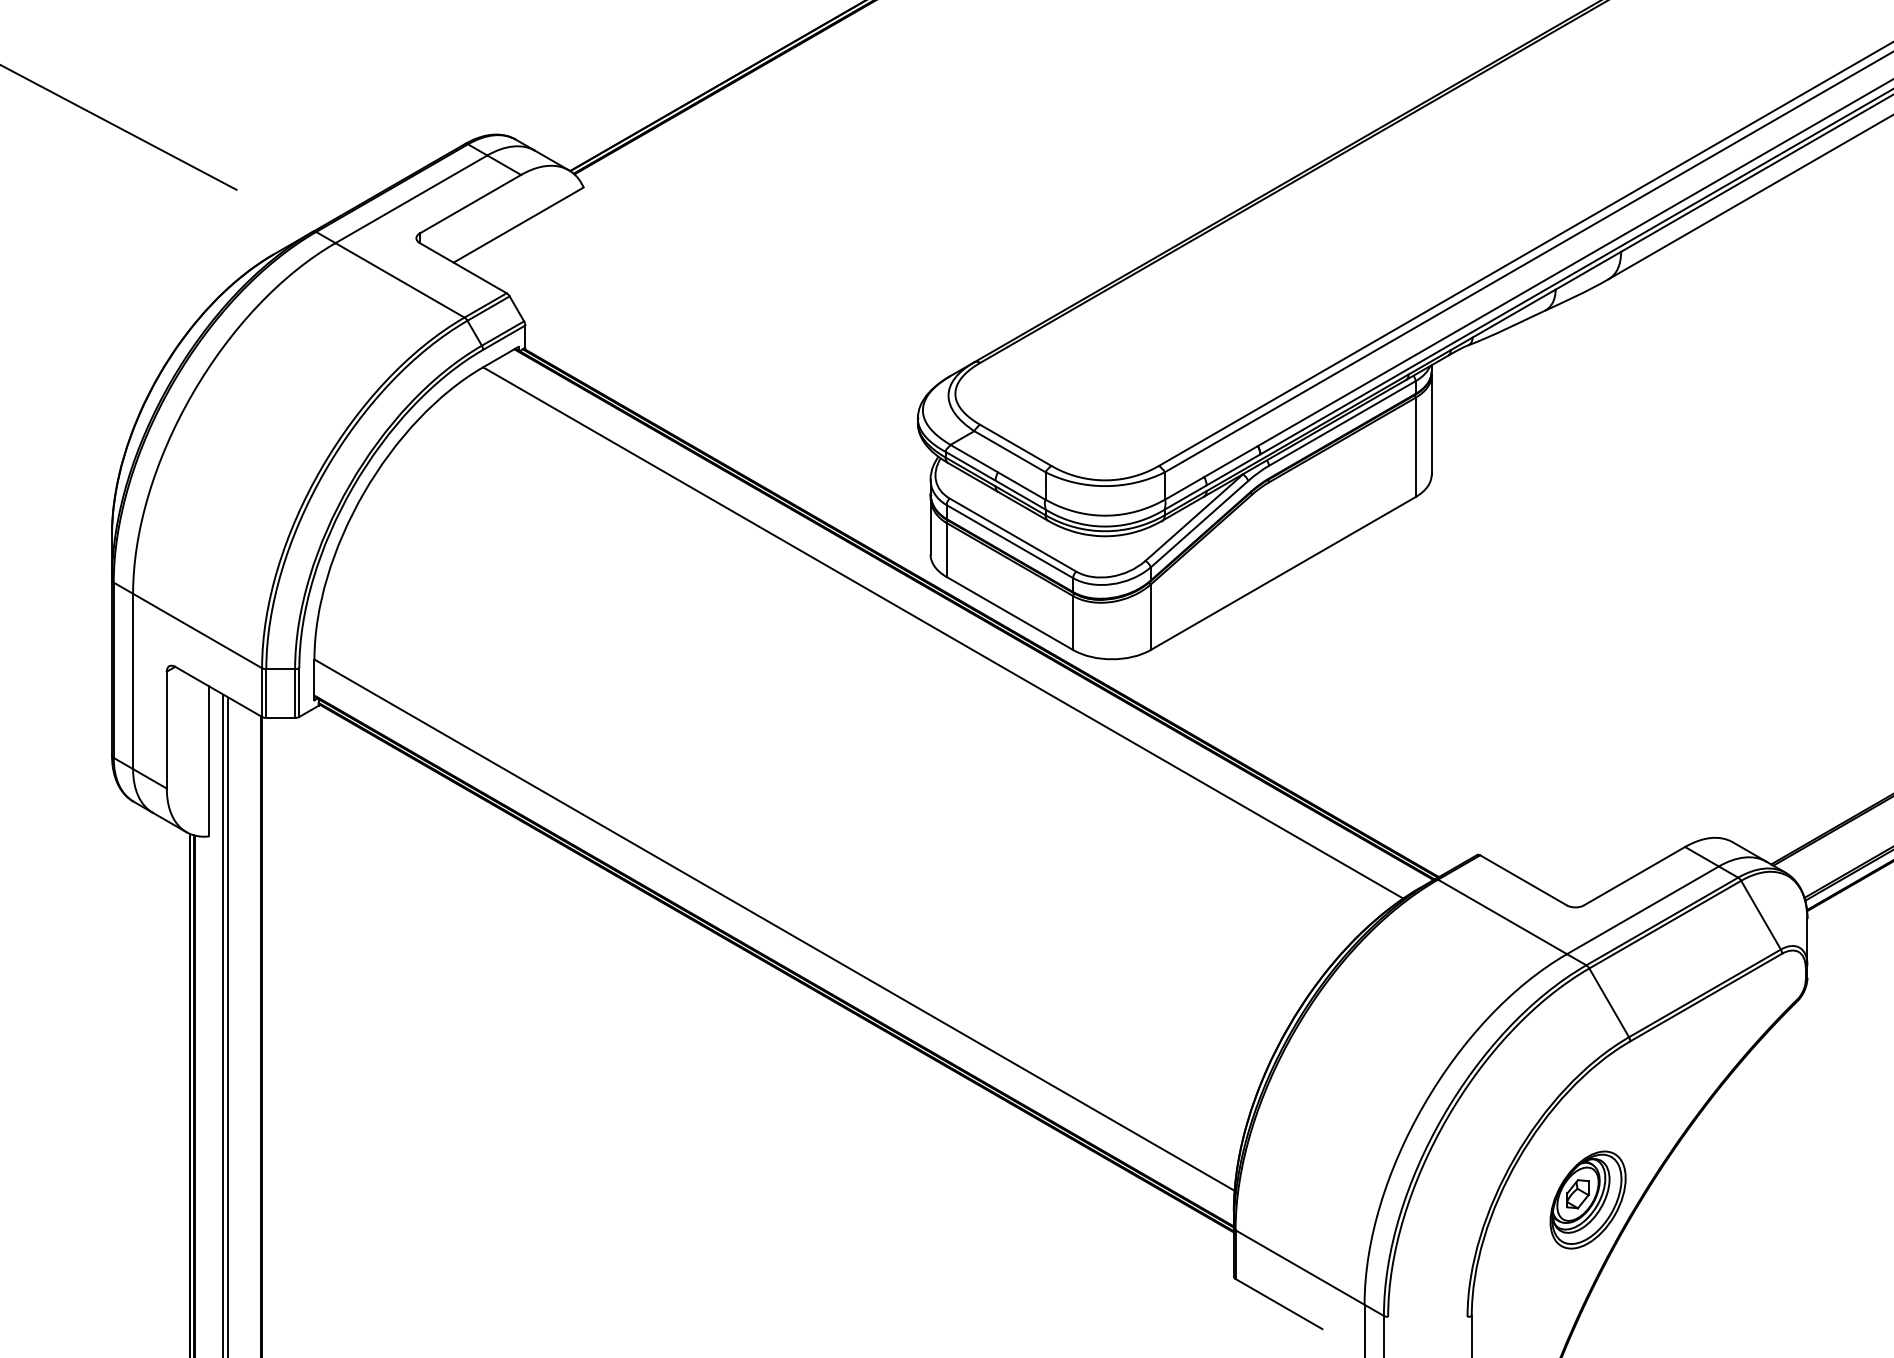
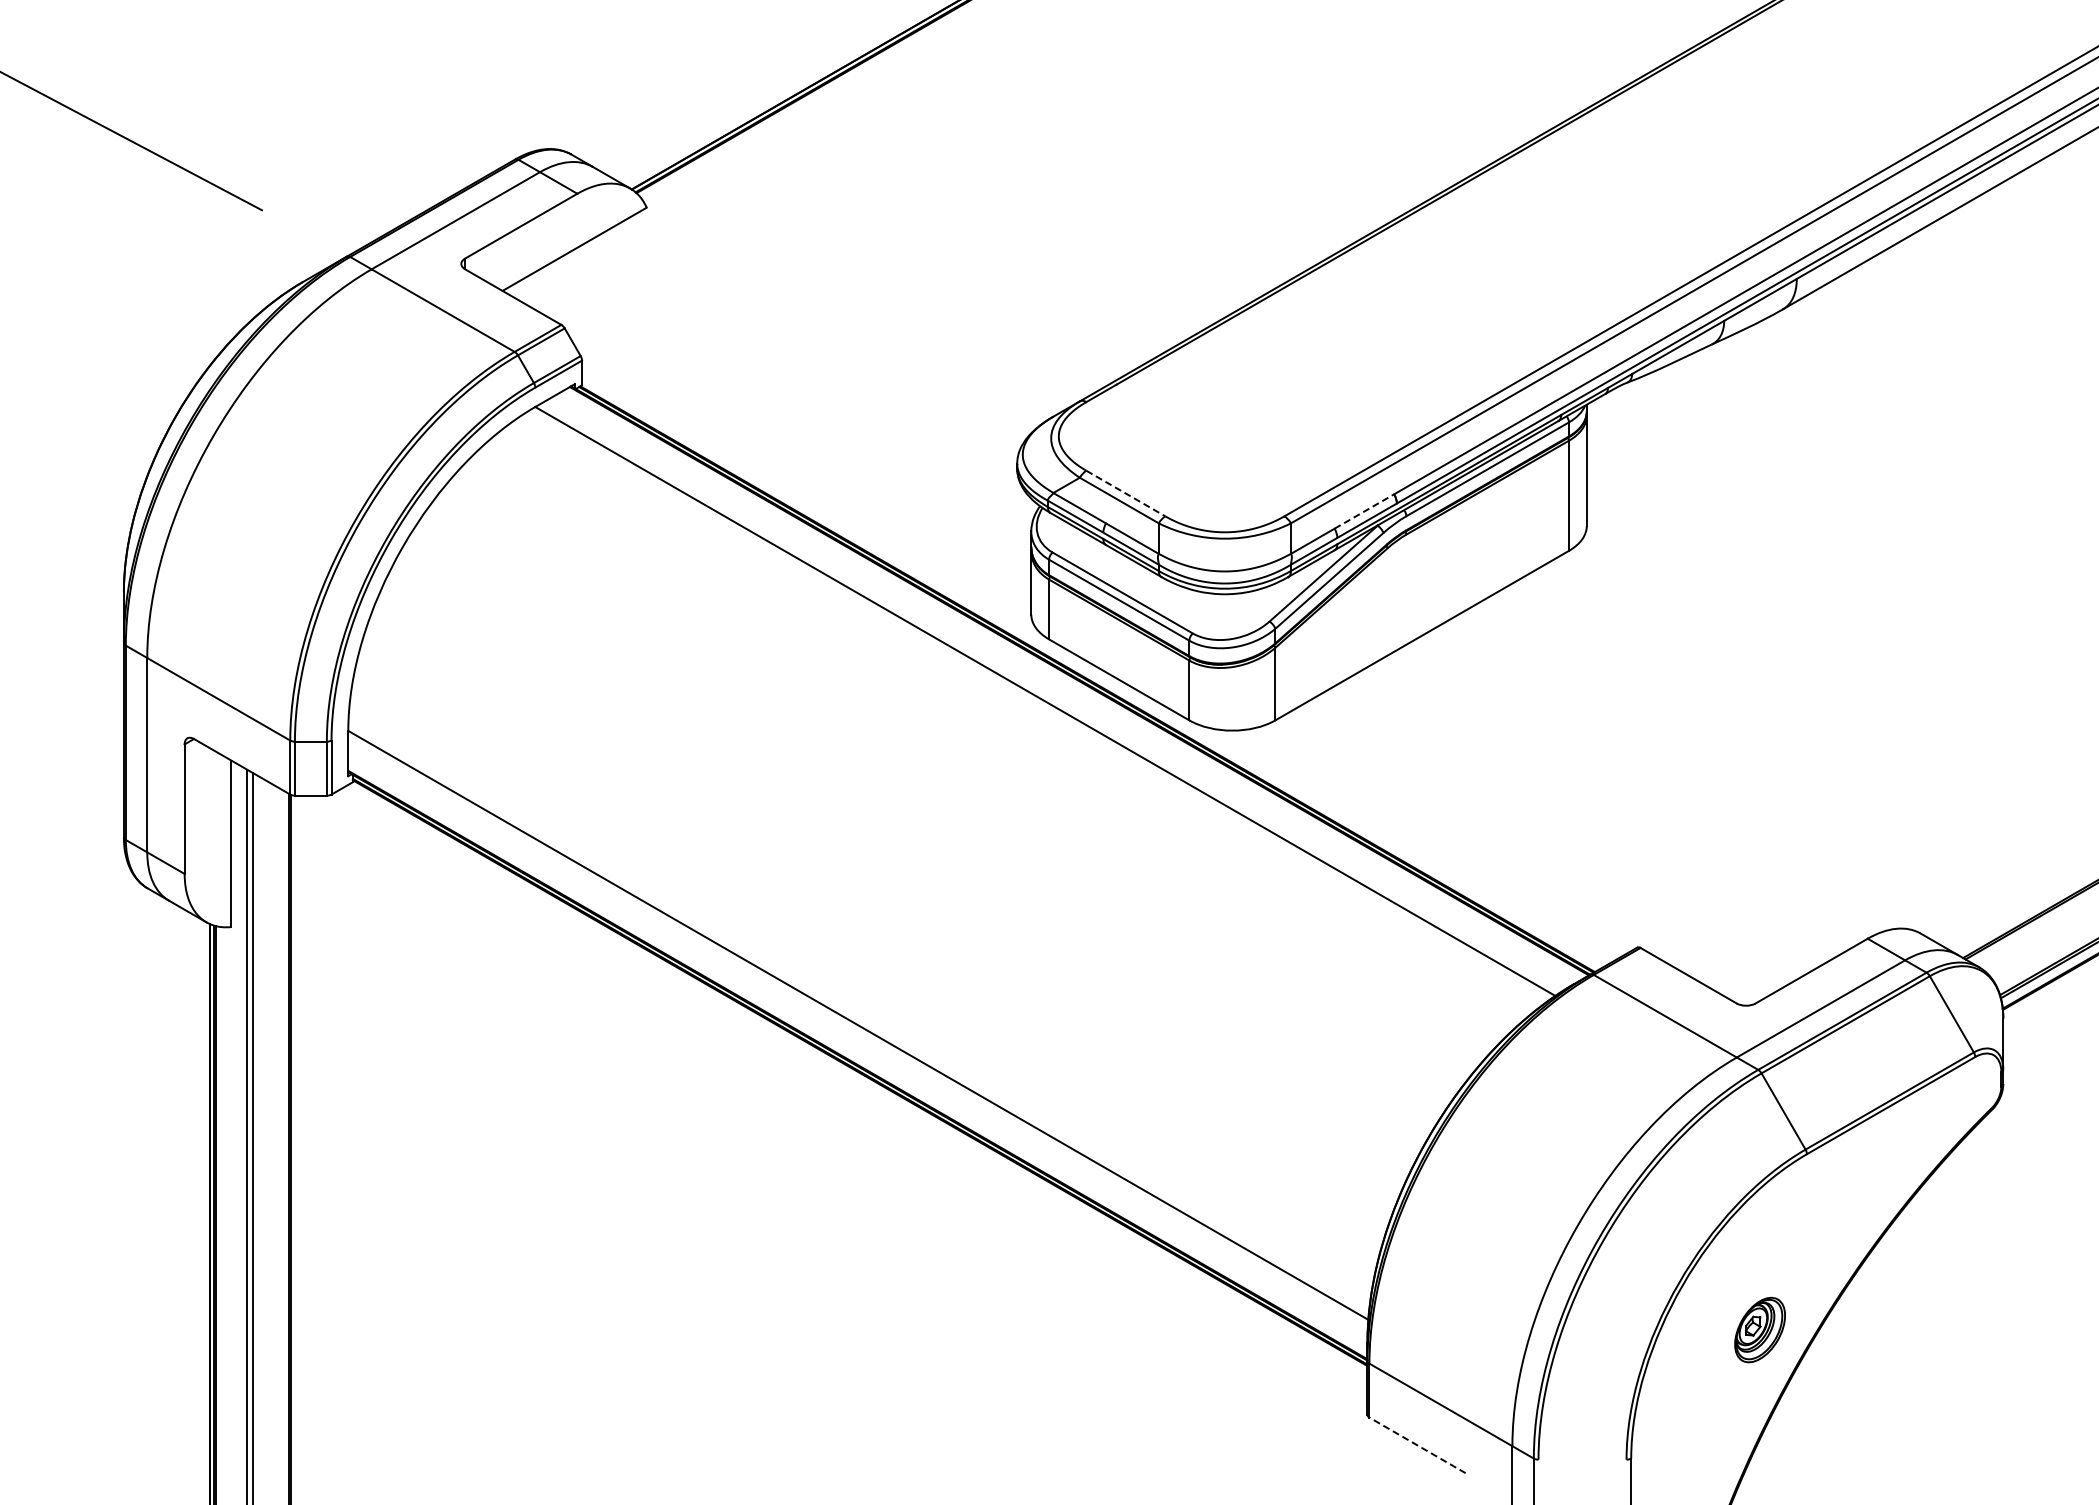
line: (1015, 445) -> (1125, 493), solid -> dashed
line: (1231, 461) -> (1364, 511), solid -> dashed
part: (1587, 1199) -> (1759, 1329), size x0.6
line: (1278, 1304) -> (1417, 1445), solid -> dashed

